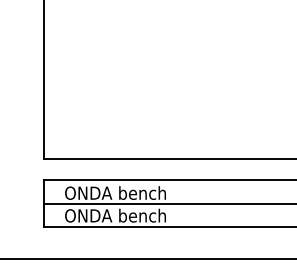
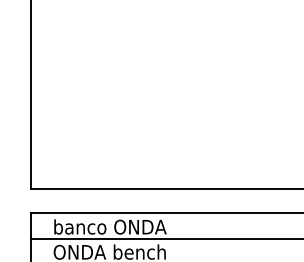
text: (115, 192) -> (109, 226), ONDA bench -> banco ONDA

